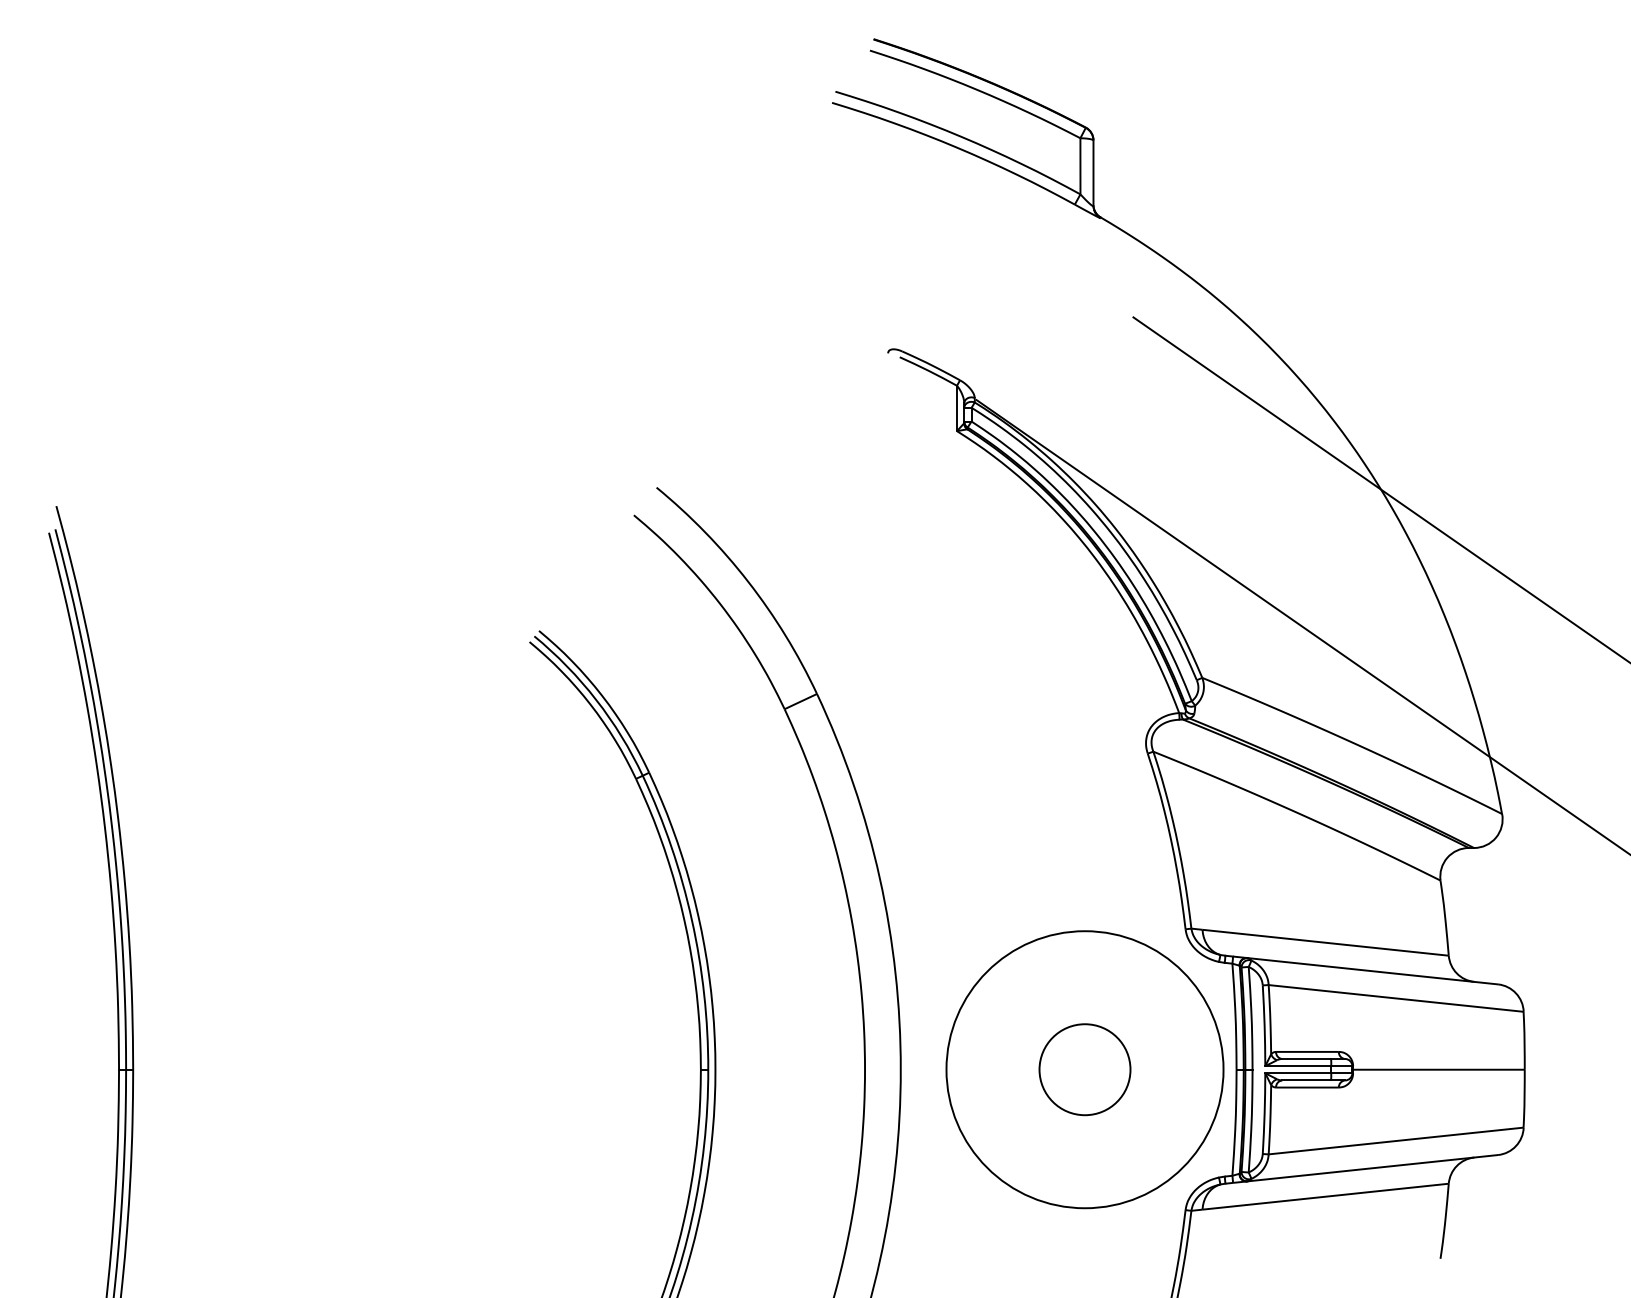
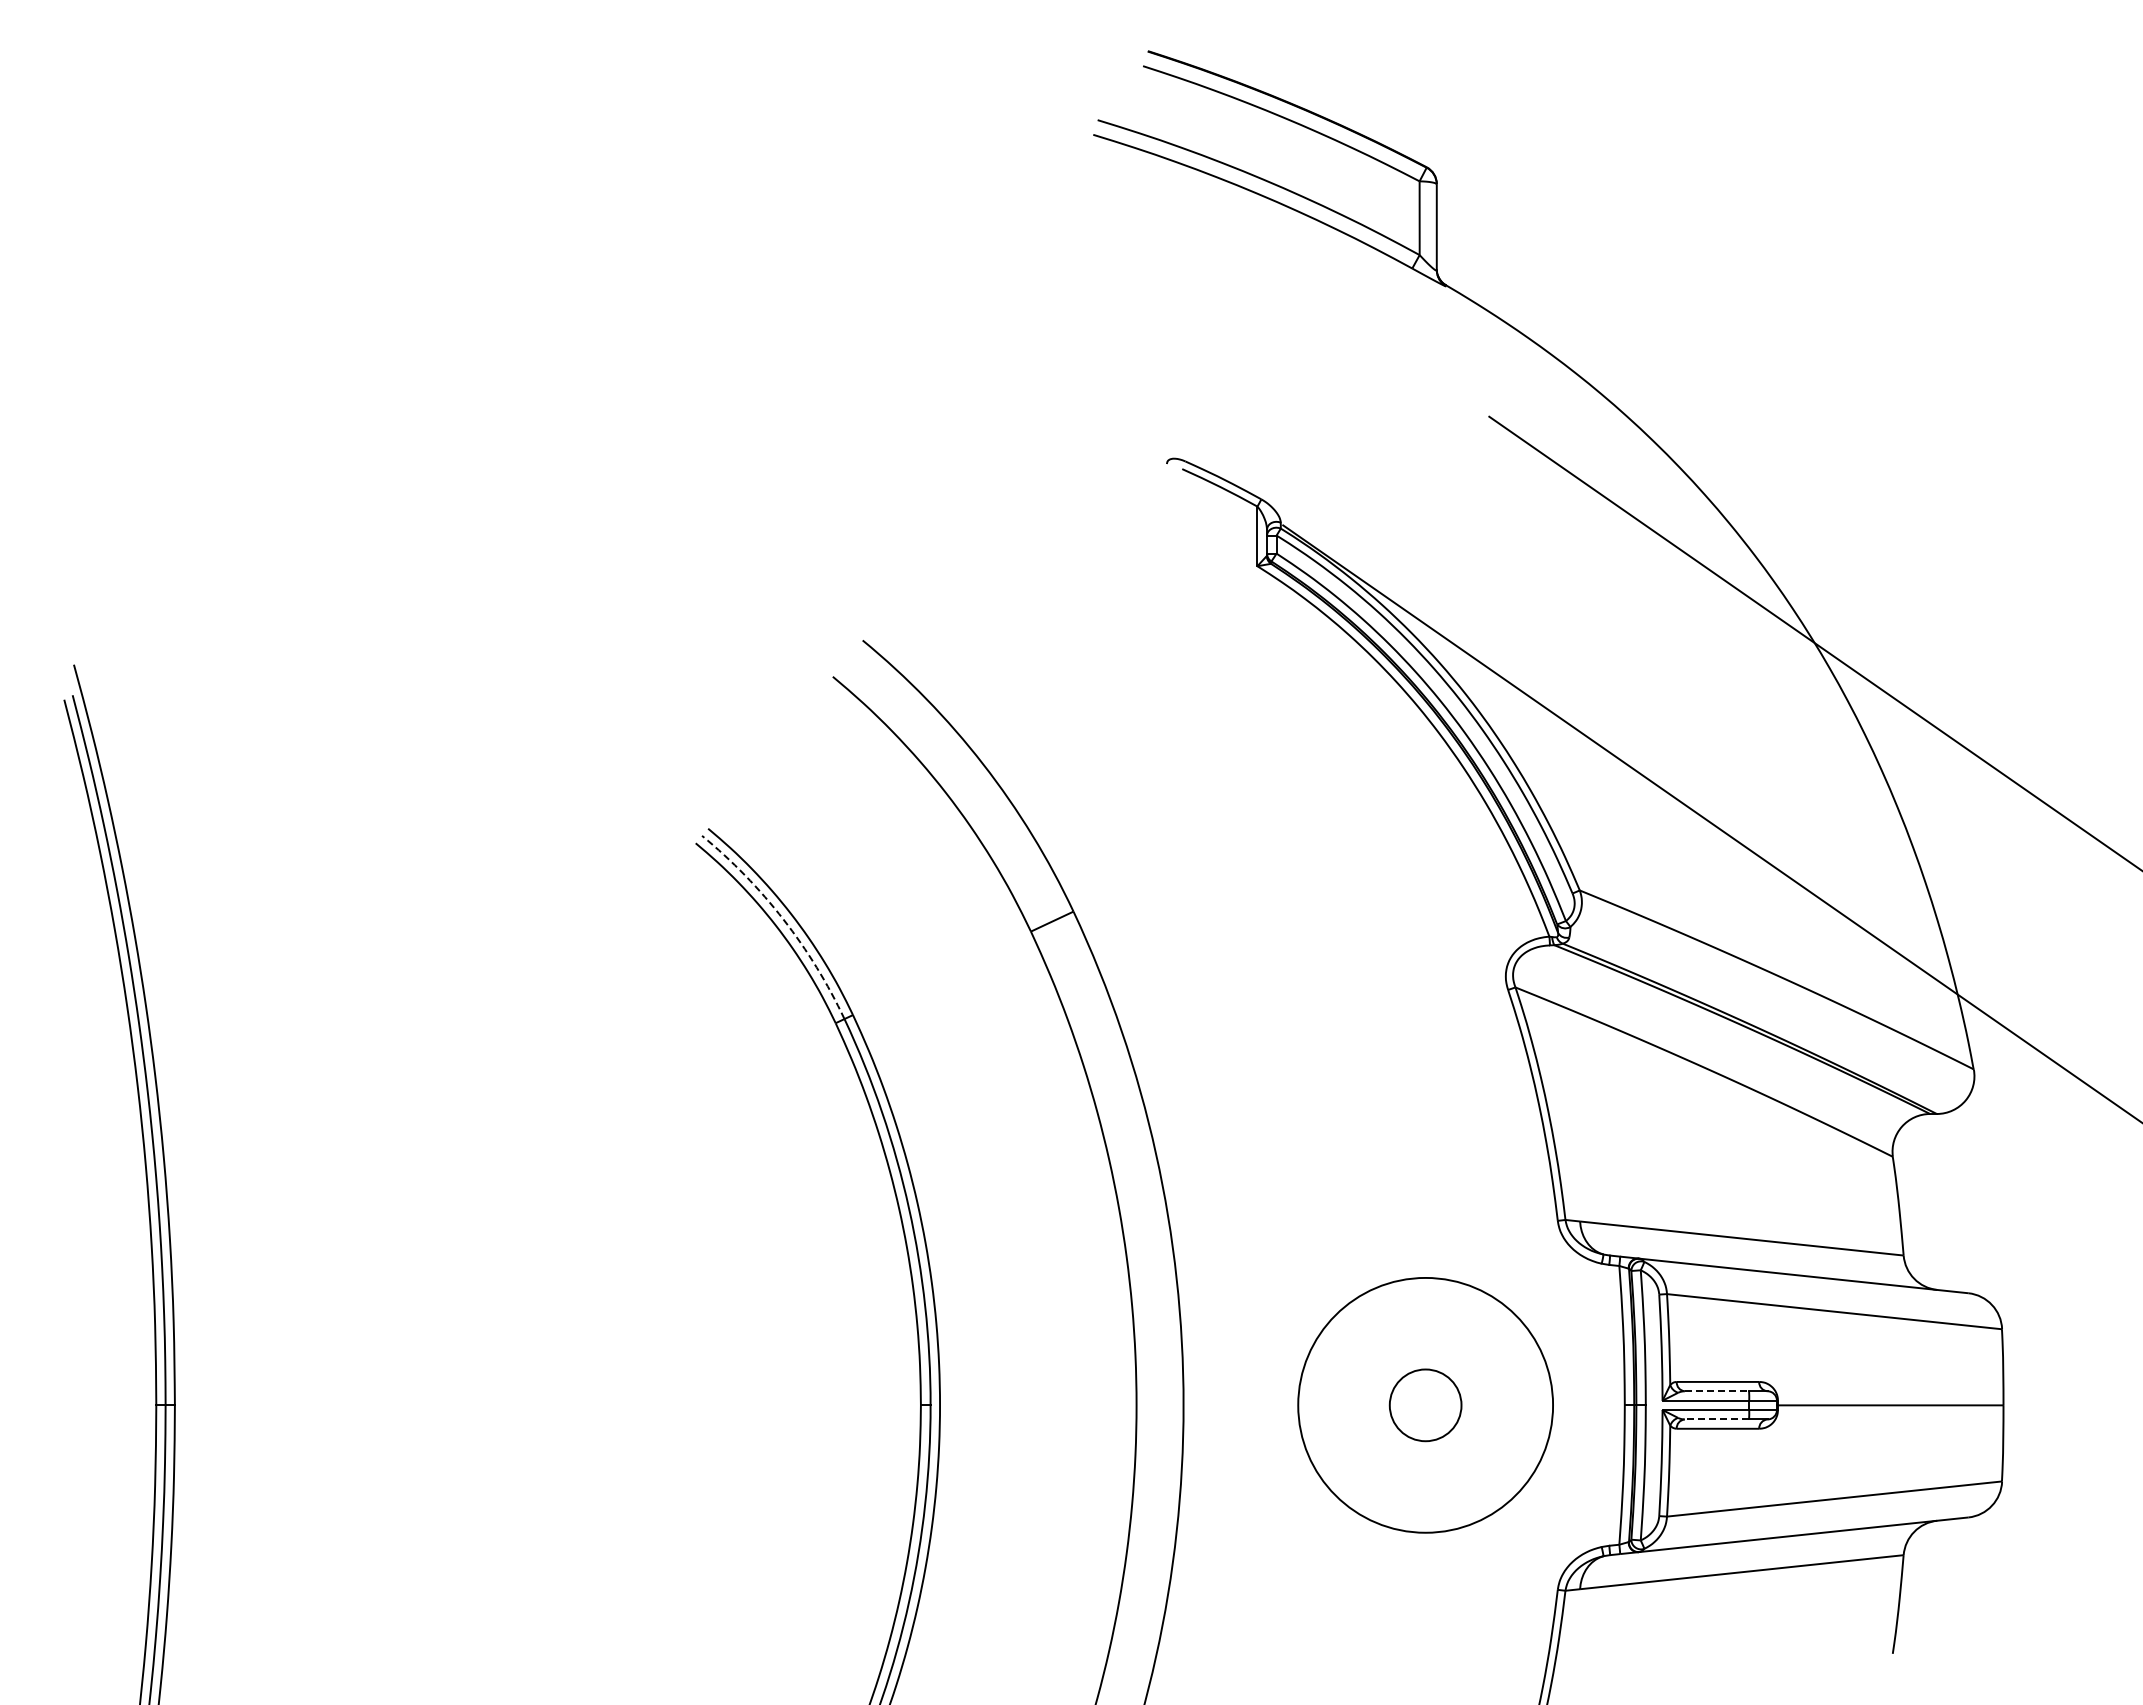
arc: (596, 699) -> (783, 919), solid -> dashed
line: (1307, 1059) -> (1717, 1391), solid -> dashed
circle: (1084, 1069) -> (1425, 1405), size x0.6
circle: (1084, 1069) -> (1425, 1405), size x0.7
line: (1306, 1080) -> (1716, 1419), solid -> dashed

